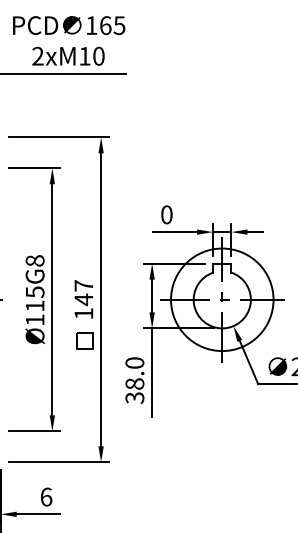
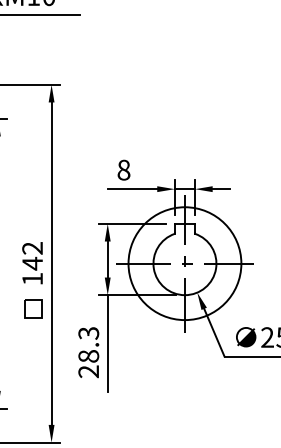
text: (166, 215) -> (123, 170), 0 -> 8
text: (83, 285) -> (32, 247), 147 -> 142
text: (134, 380) -> (88, 352), 38.0 -> 28.3

